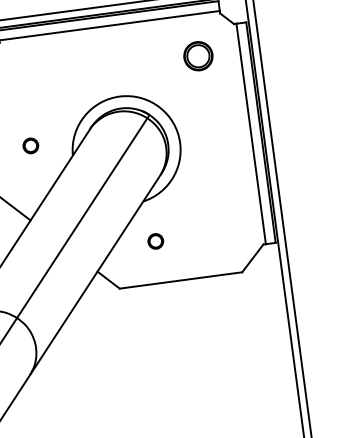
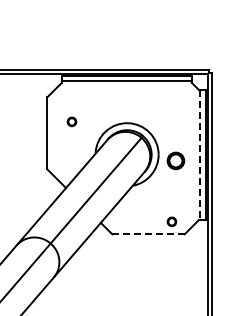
part: (197, 55) -> (175, 160), moved
line: (251, 134) -> (200, 155), solid -> dashed
part: (29, 145) -> (71, 121), moved
part: (154, 240) -> (171, 221), moved
line: (180, 280) -> (148, 234), solid -> dashed

